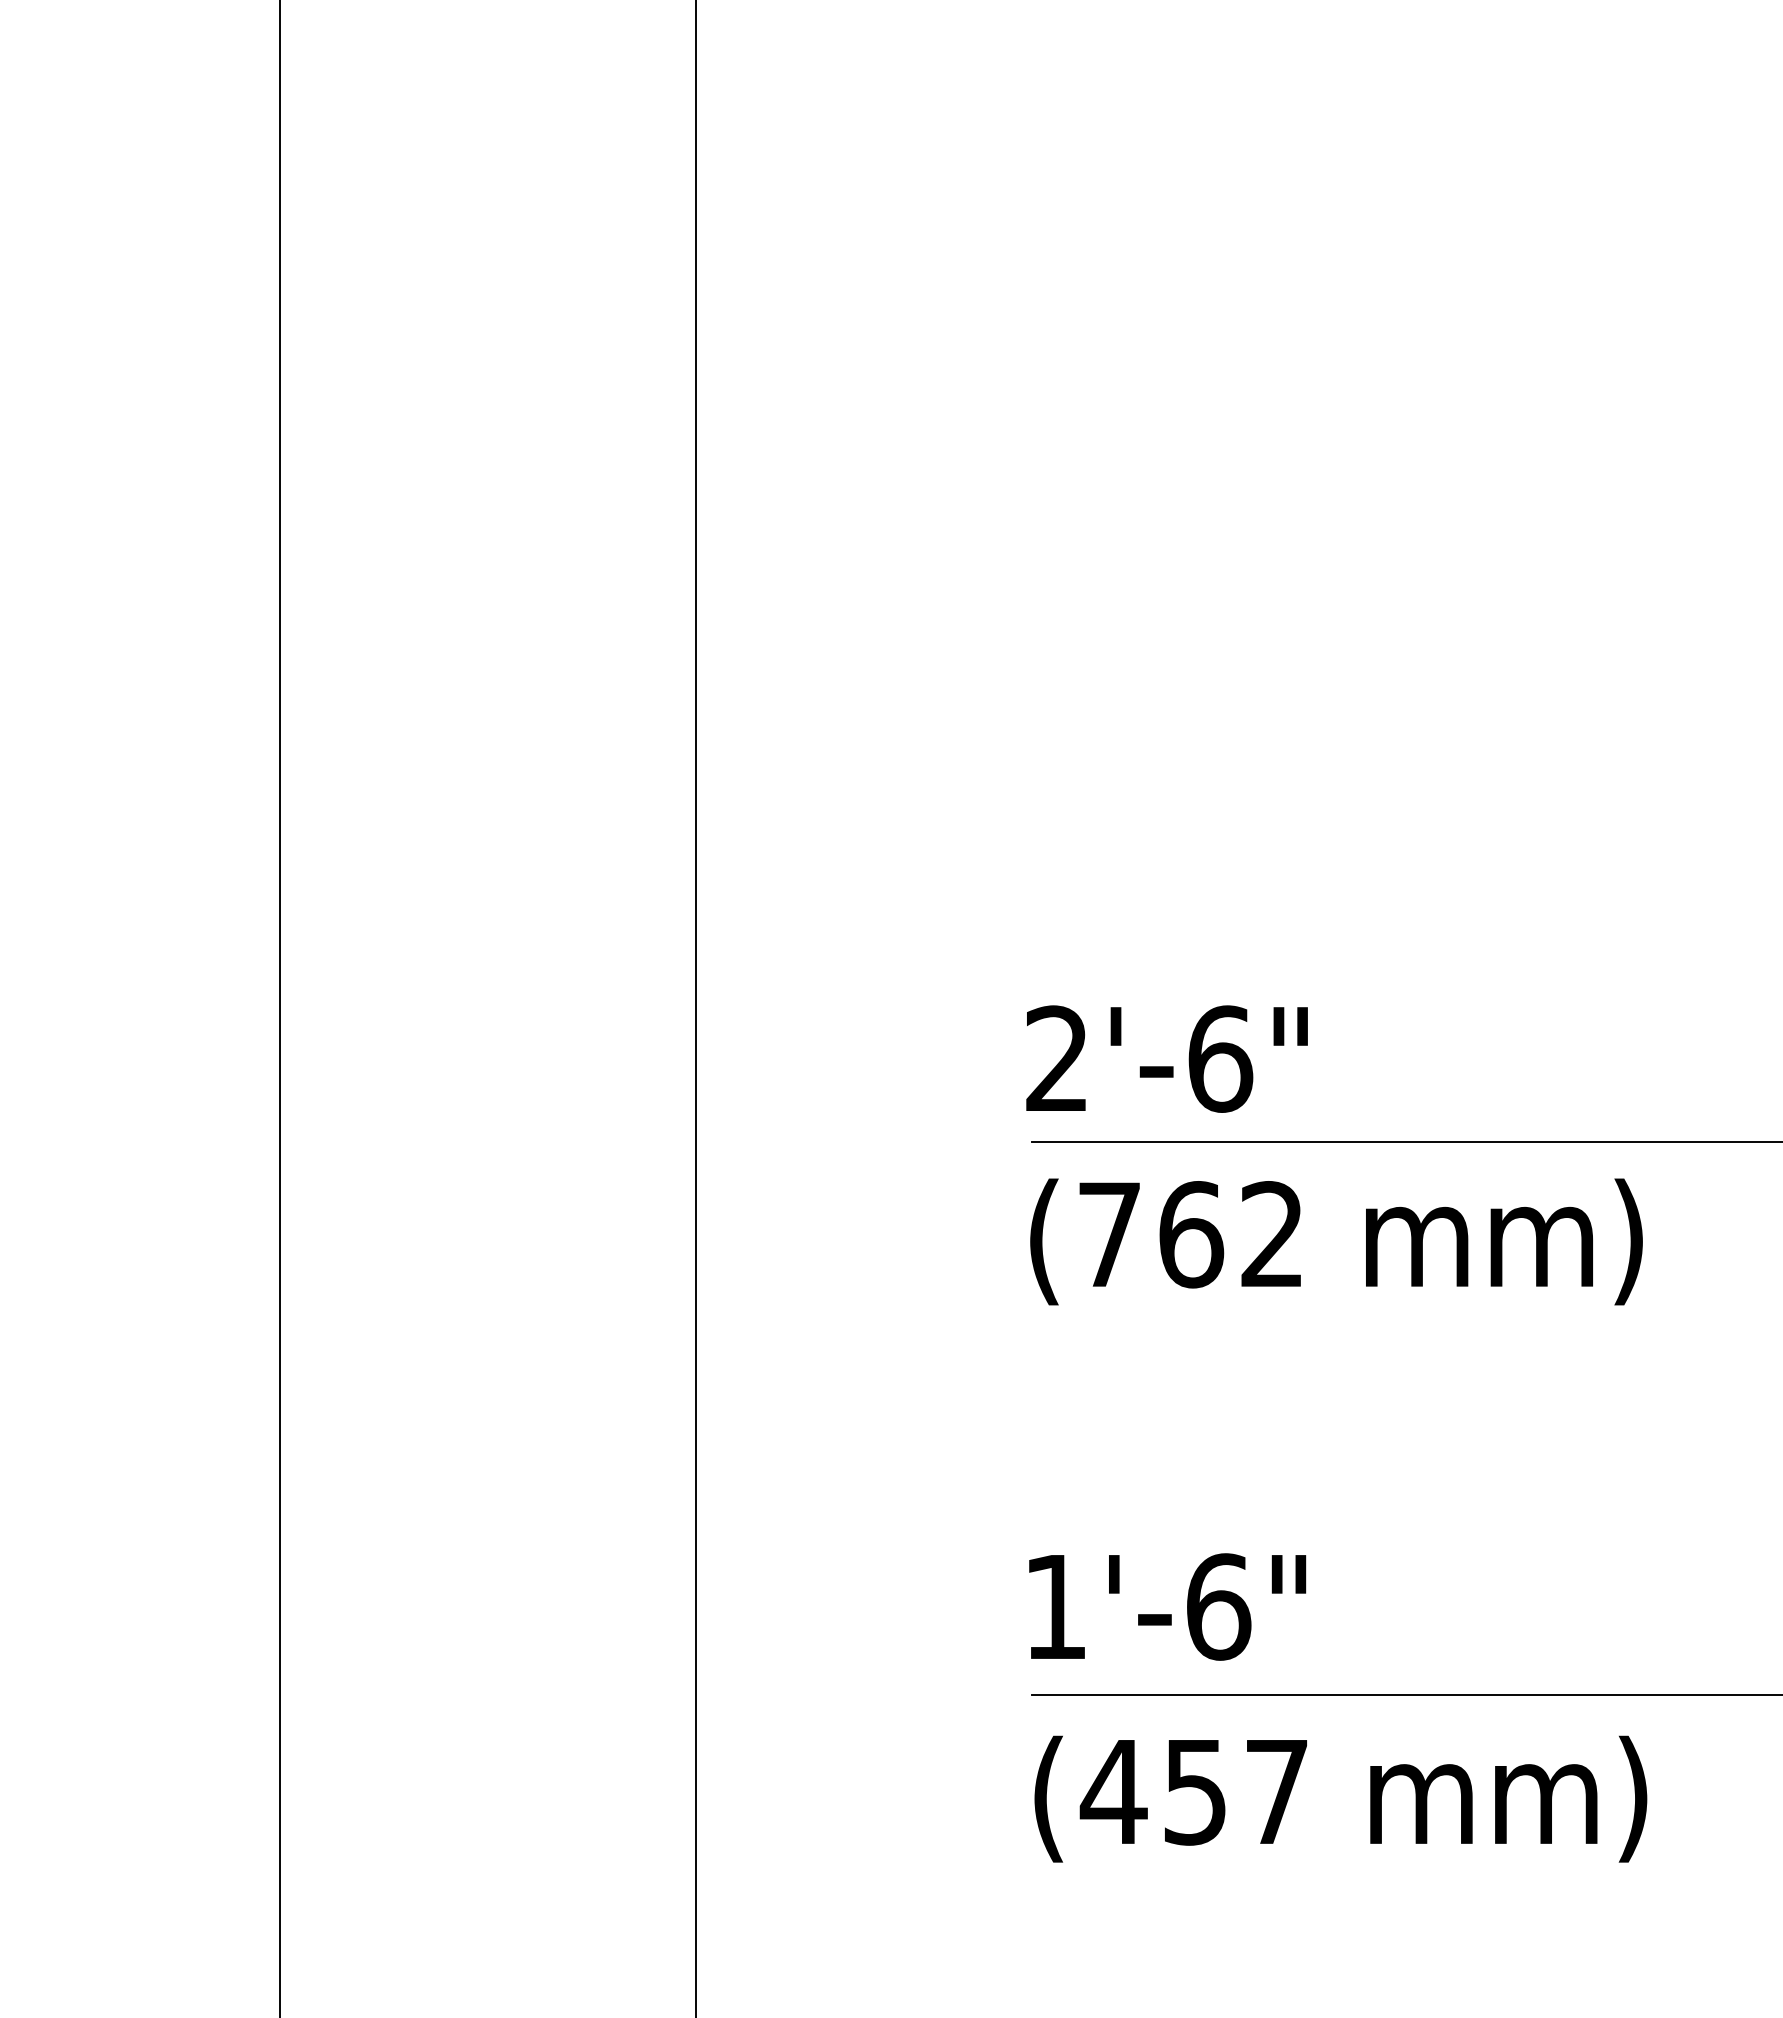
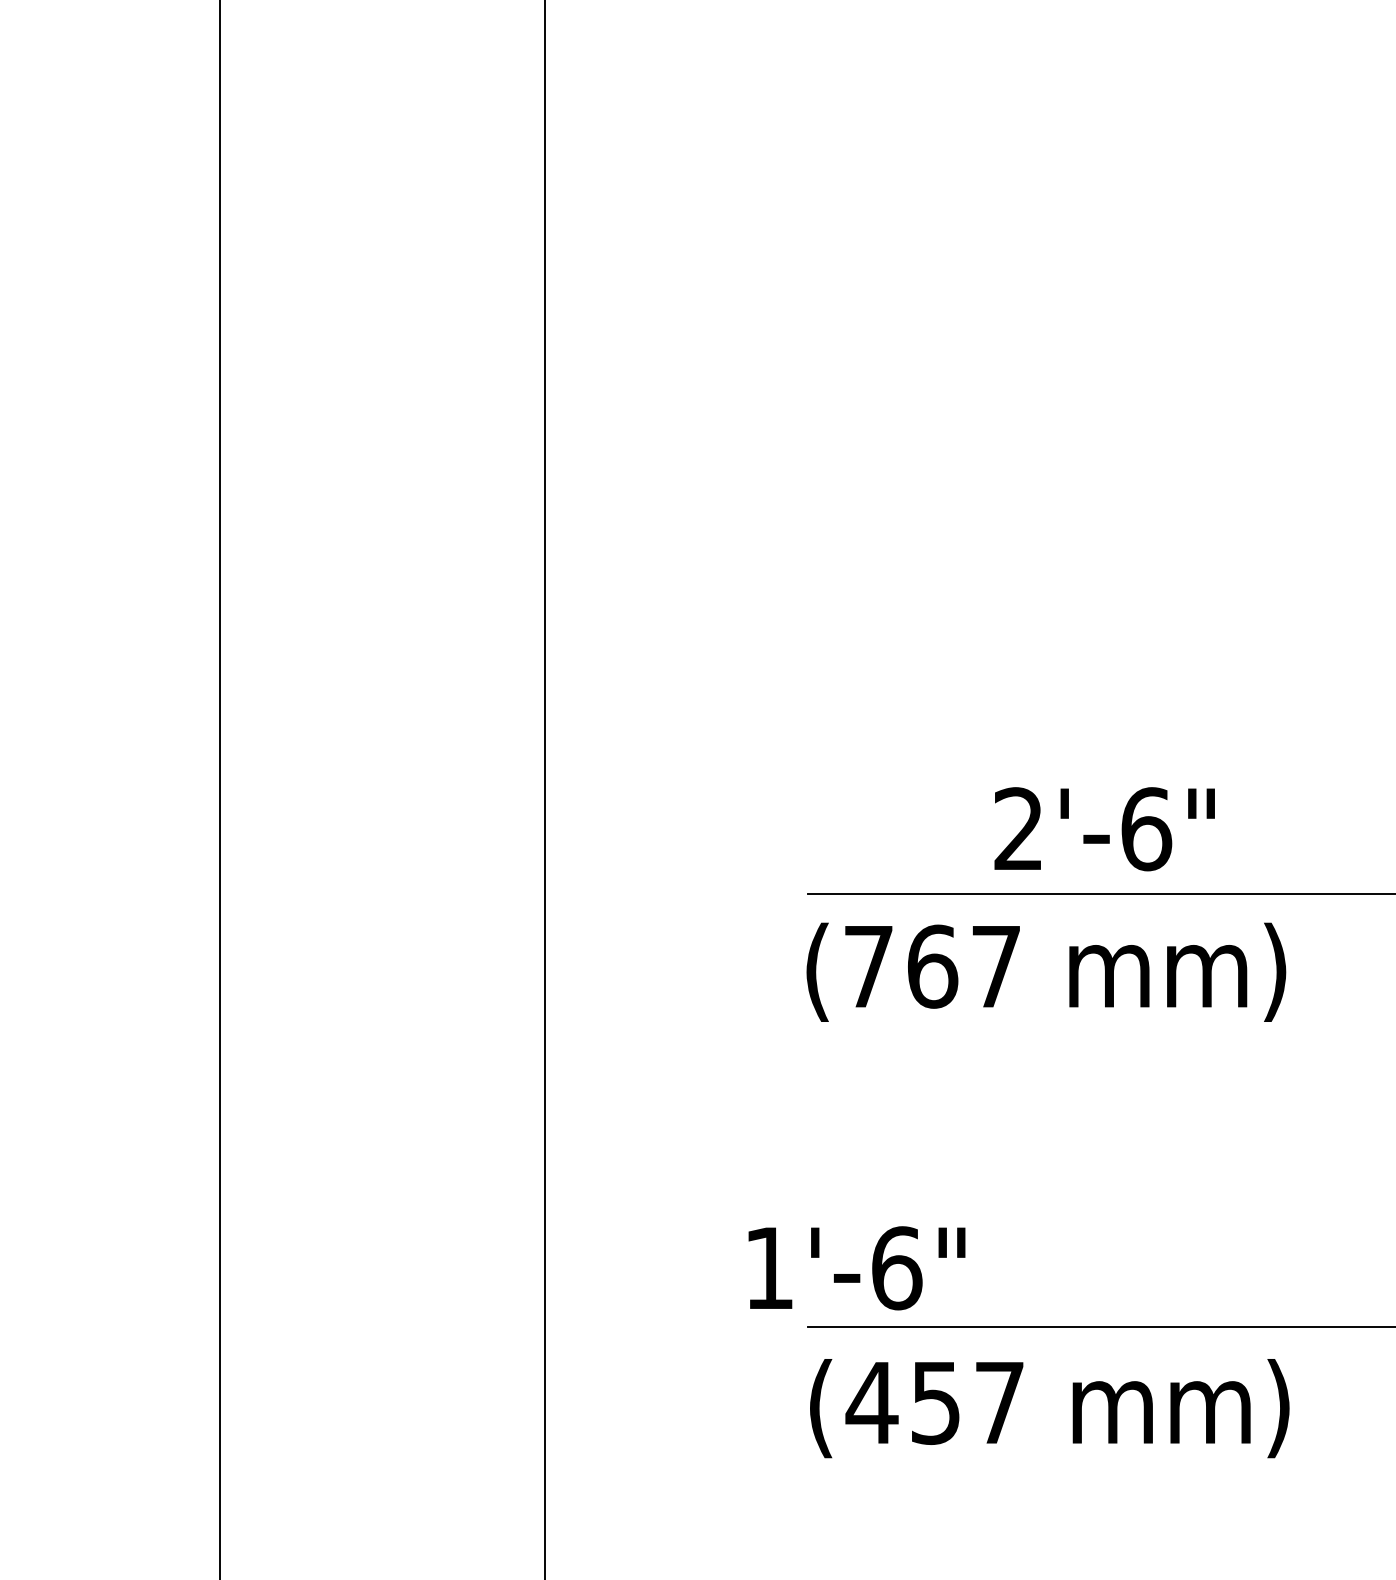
text: (1166, 1058) -> (1104, 828), moved
text: (1271, 1233) -> (995, 965), (762 -> (767
text: (1167, 1606) -> (856, 1267), moved

